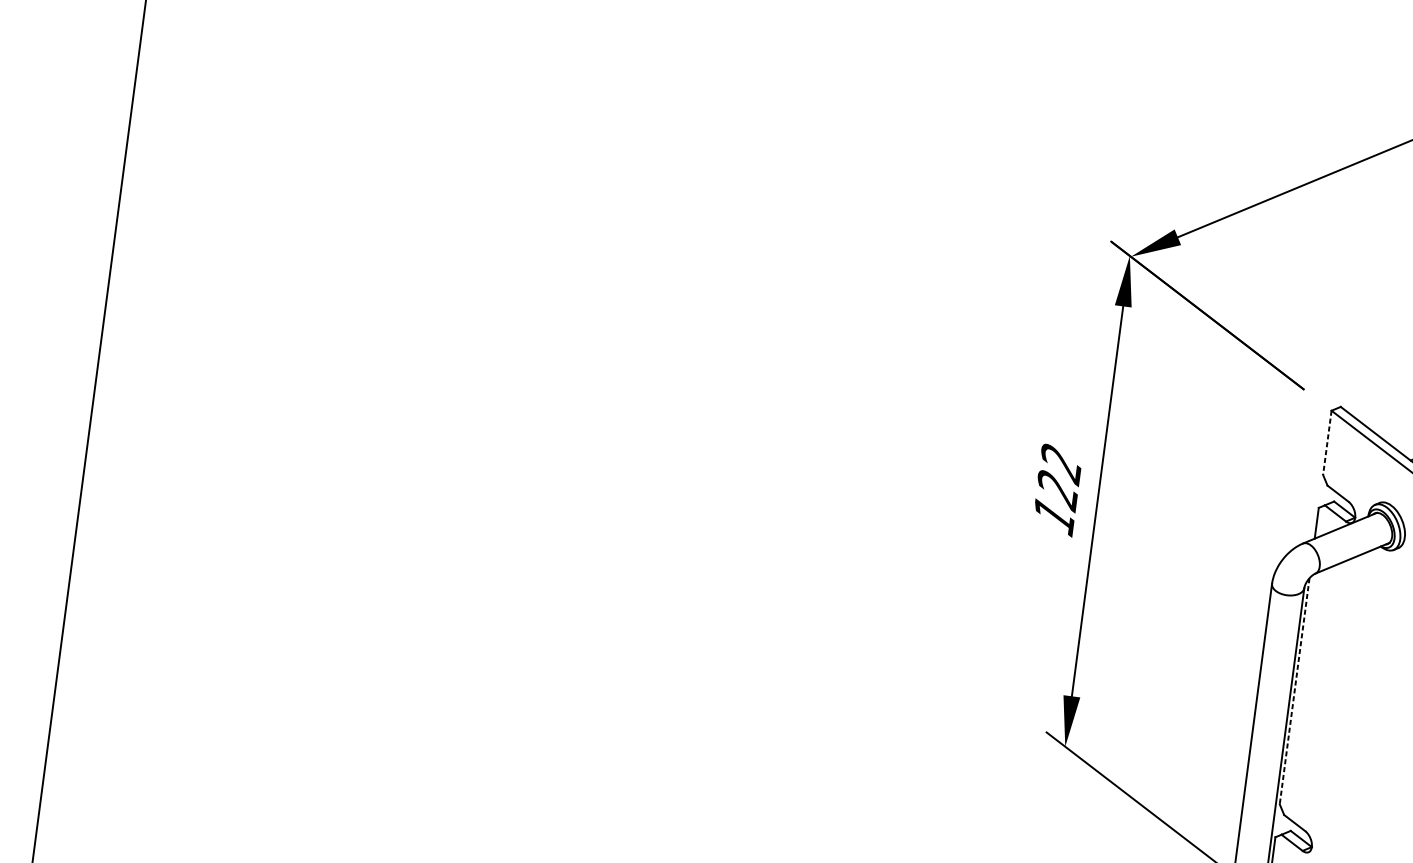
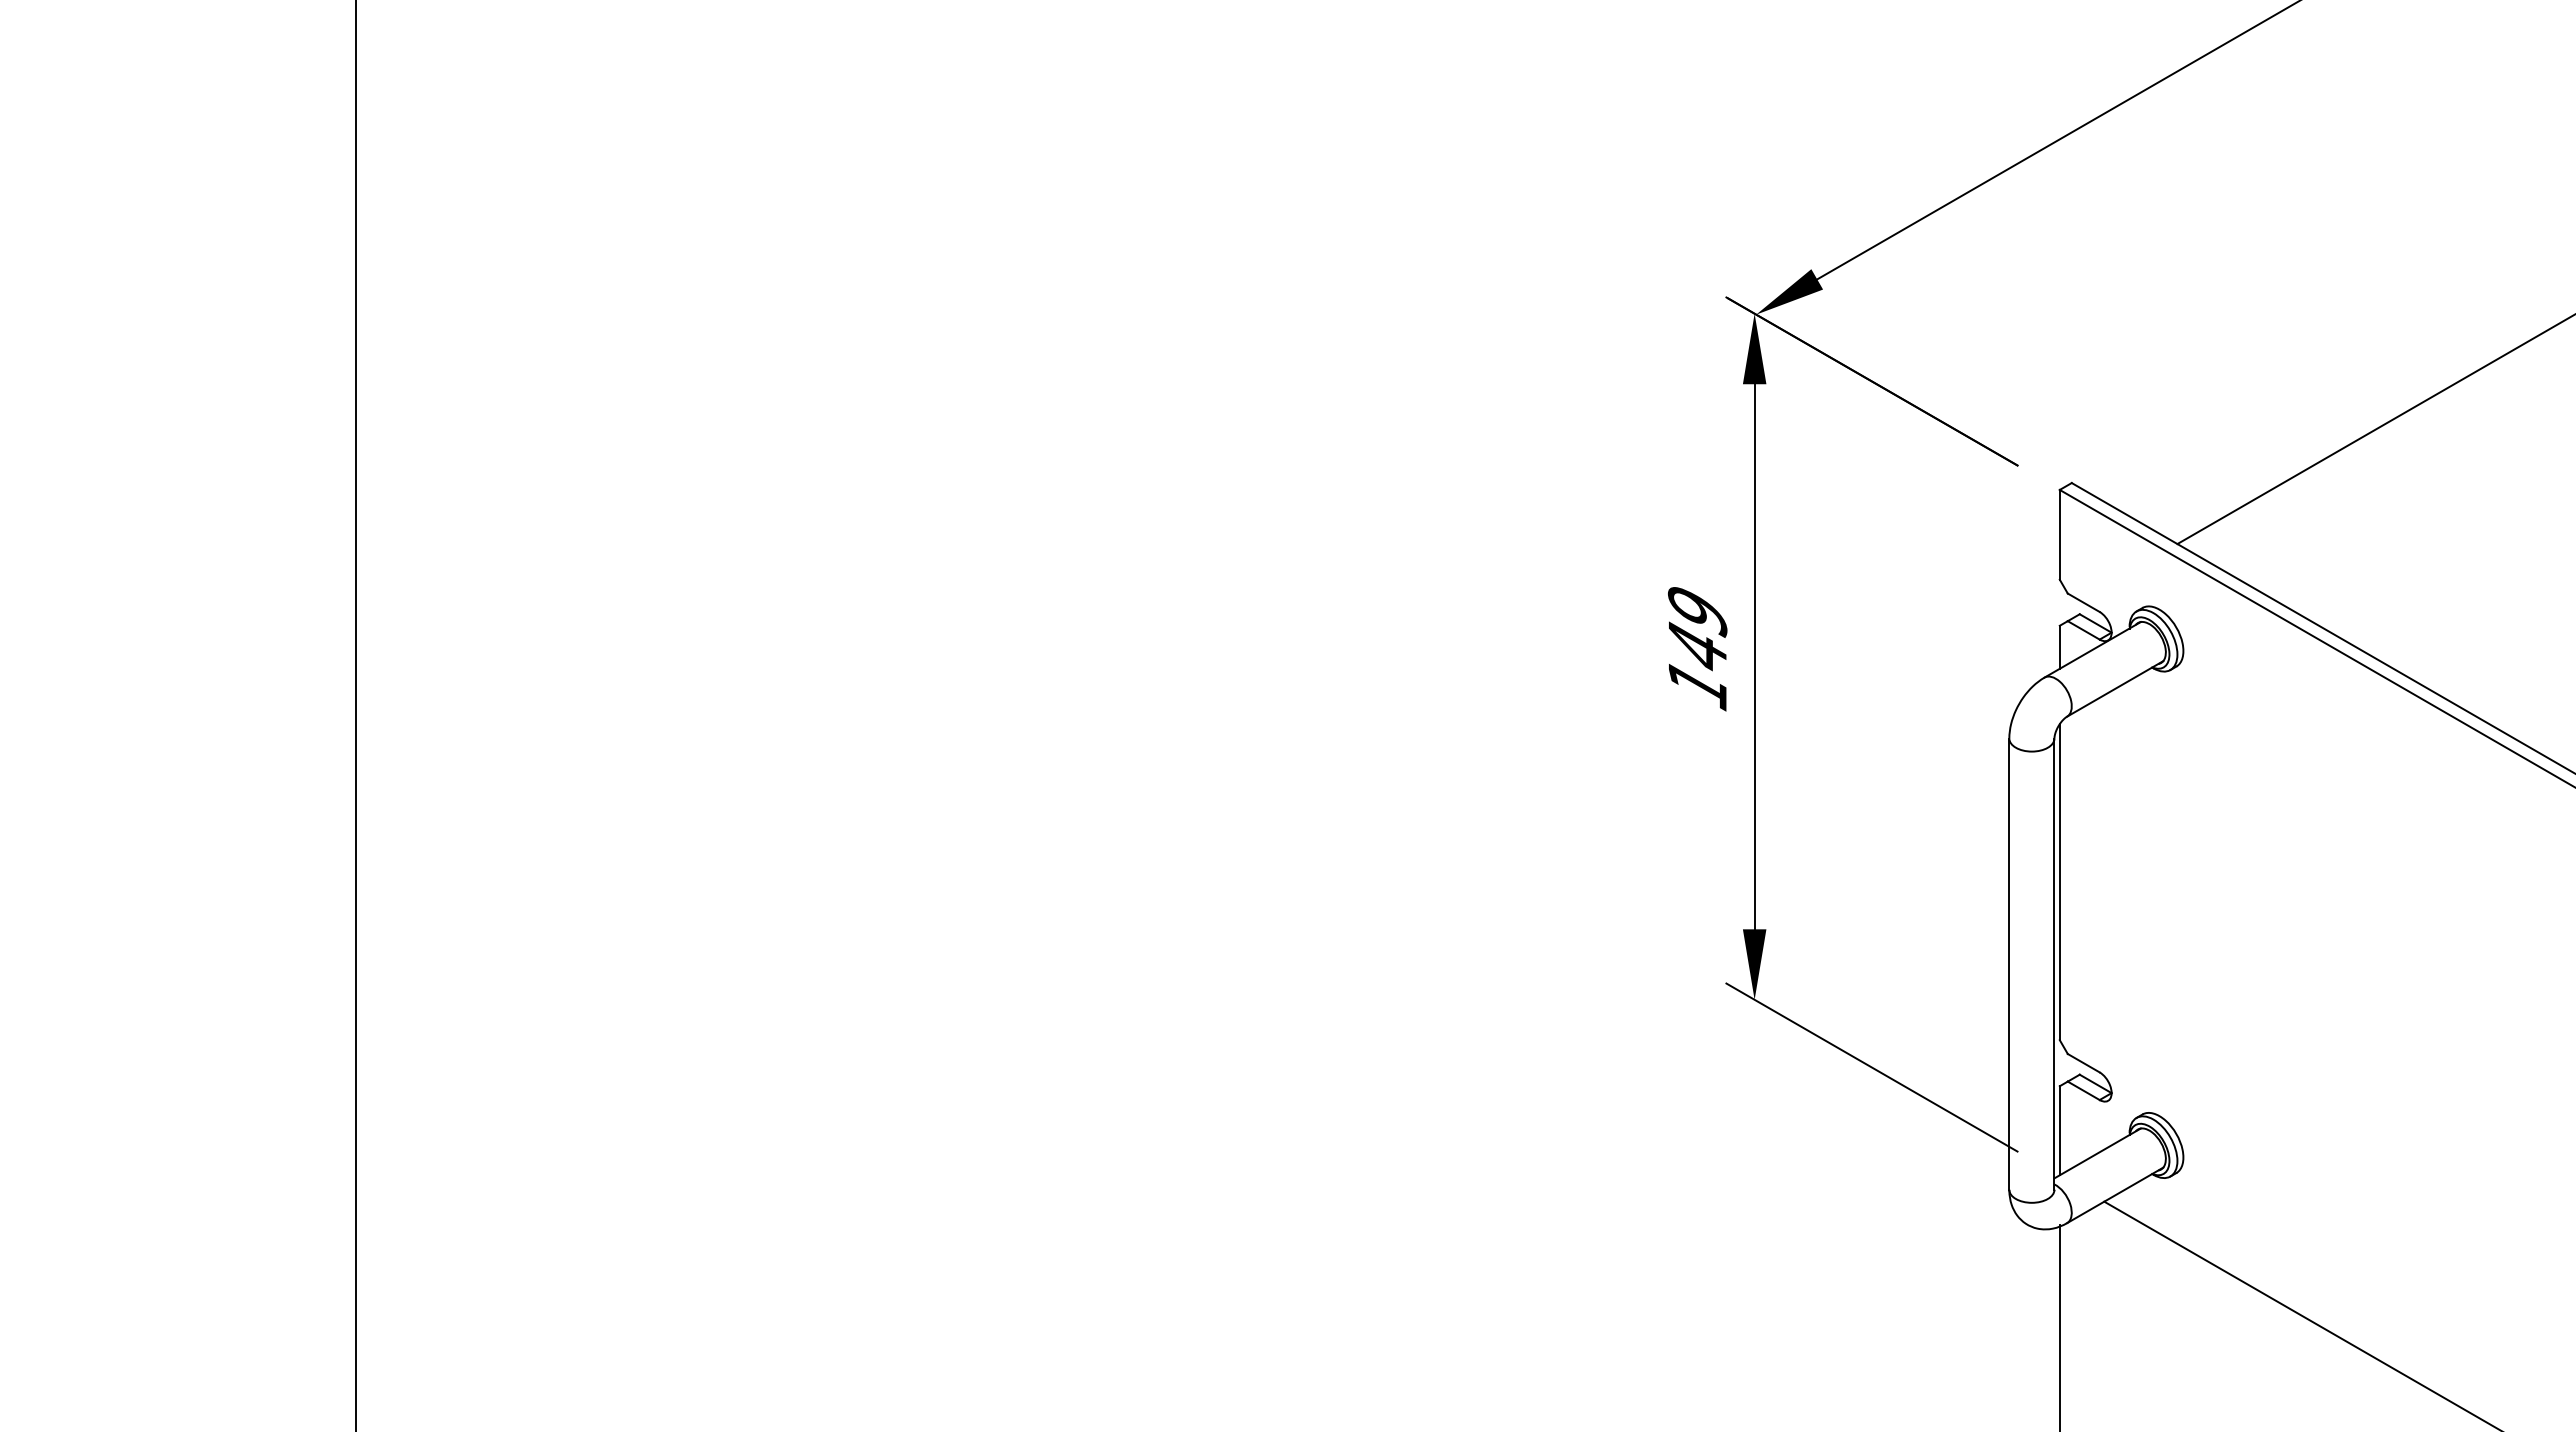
line: (1327, 442) -> (2059, 534), dashed -> solid
text: (1058, 478) -> (1697, 632), 122 -> 149
line: (1294, 691) -> (2059, 882), dashed -> solid

